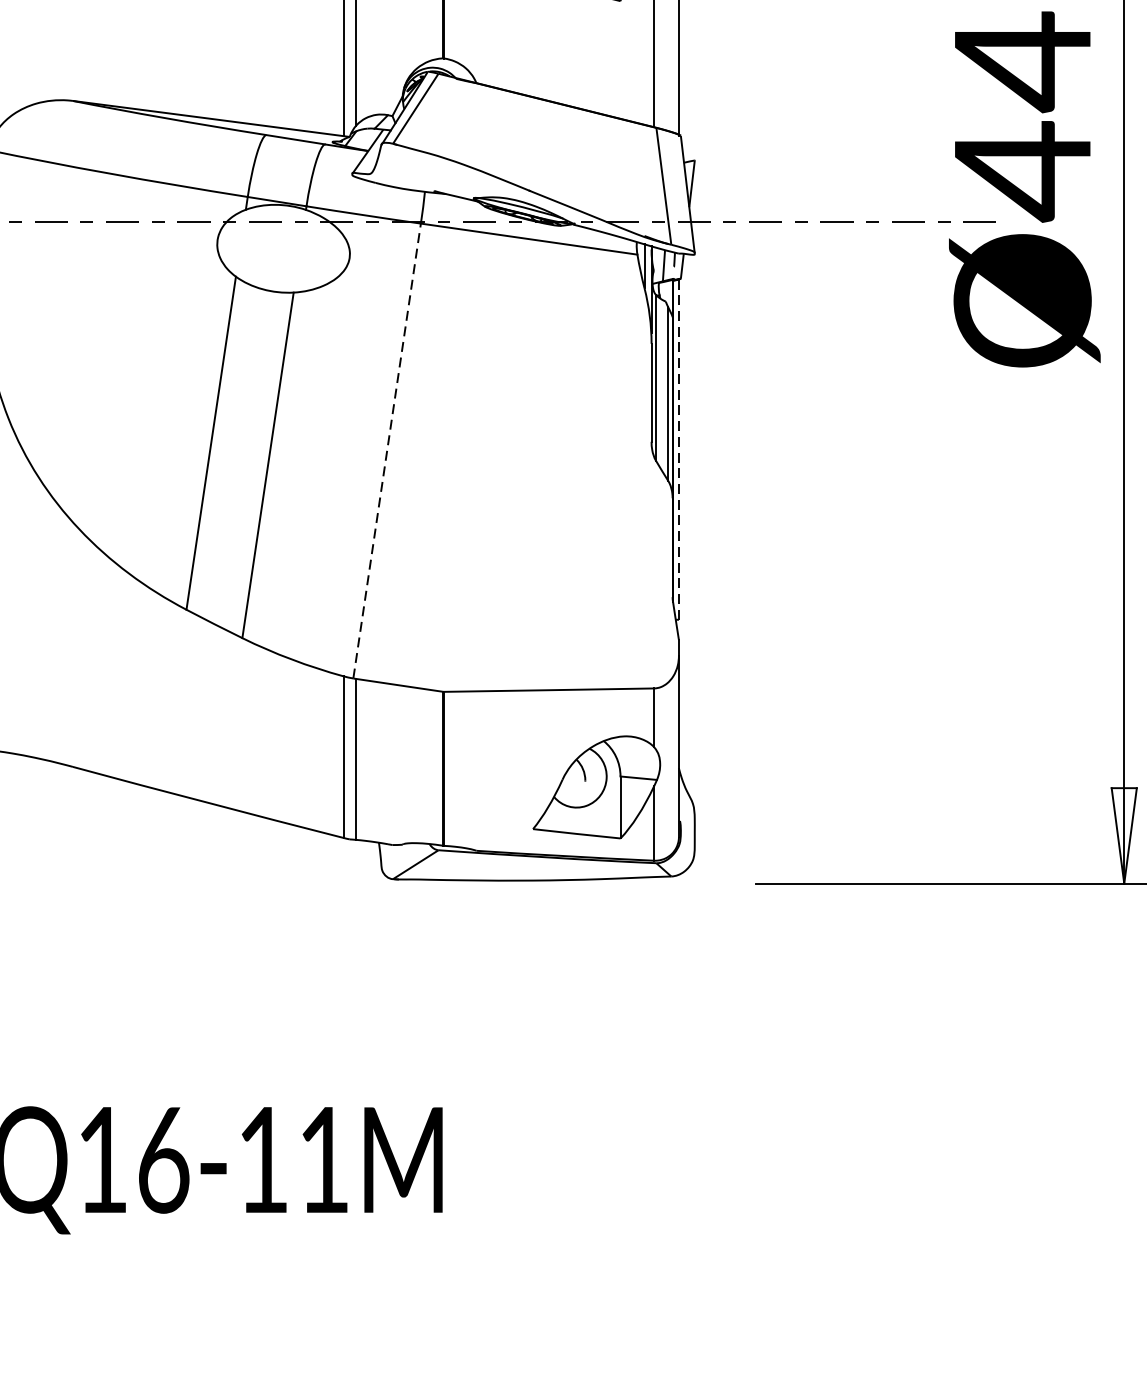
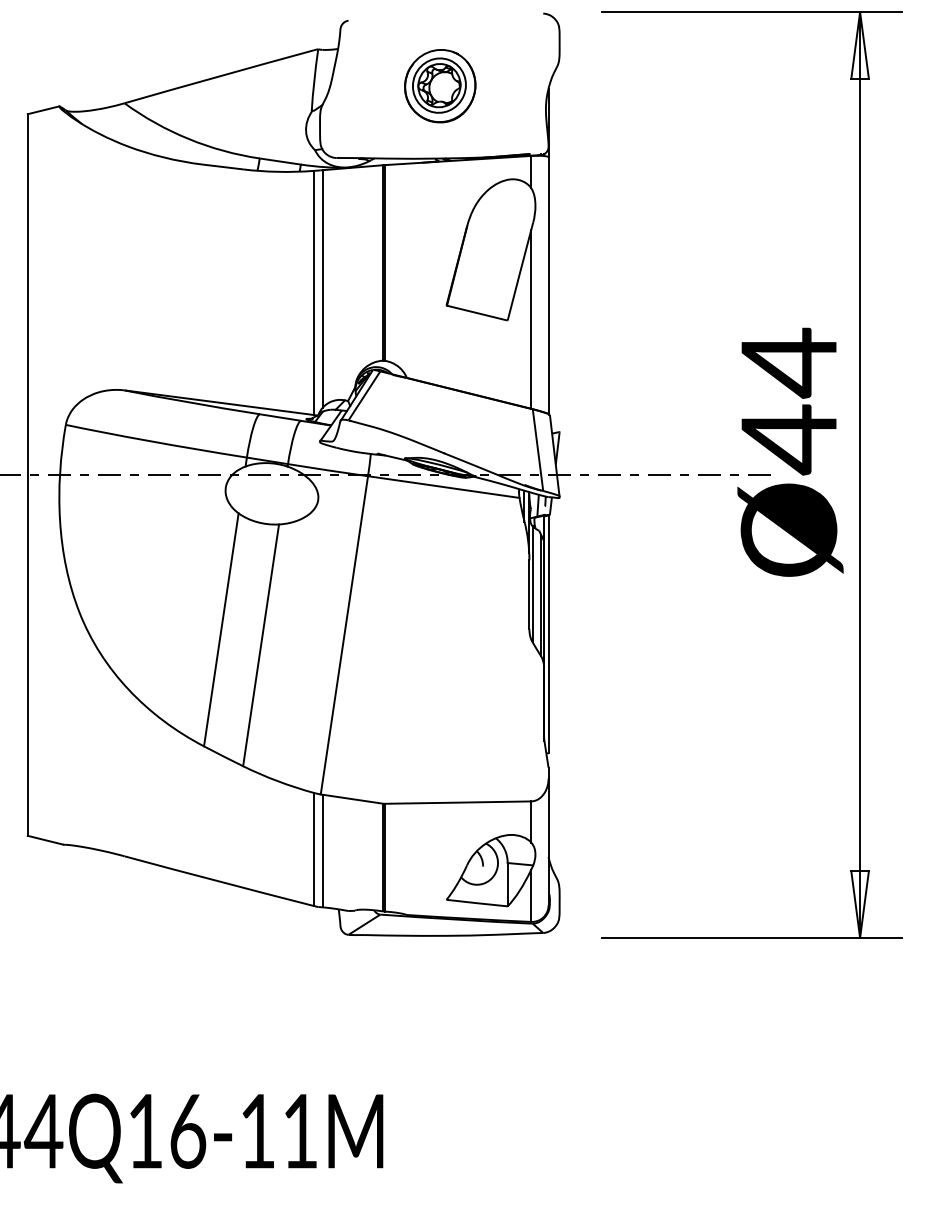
line: (678, 448) -> (548, 633), dashed -> solid
line: (387, 451) -> (344, 635), dashed -> solid

